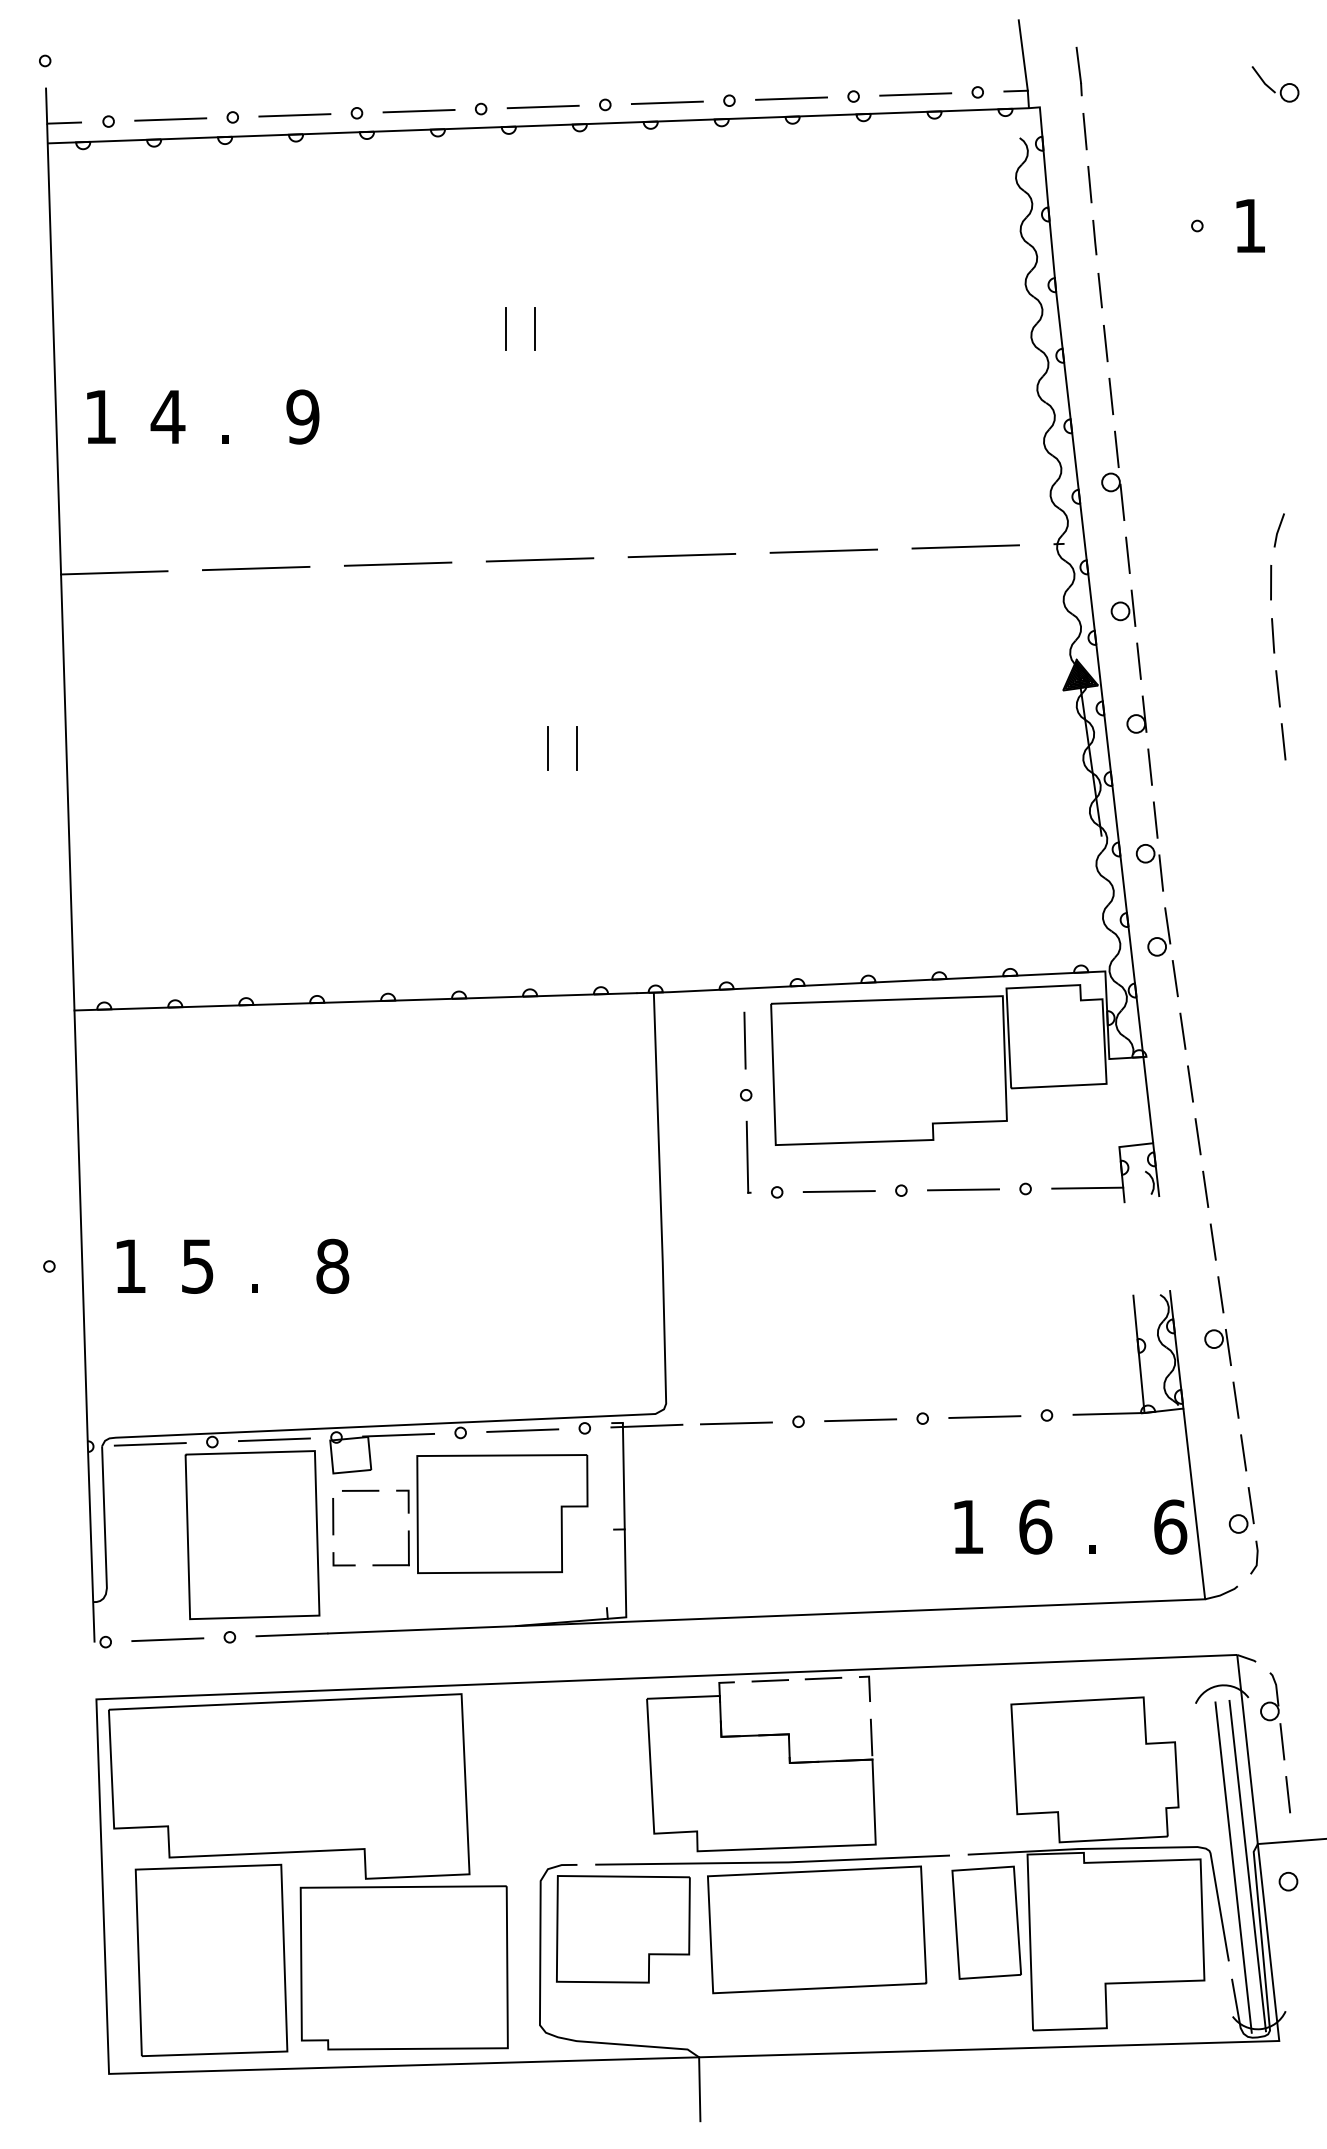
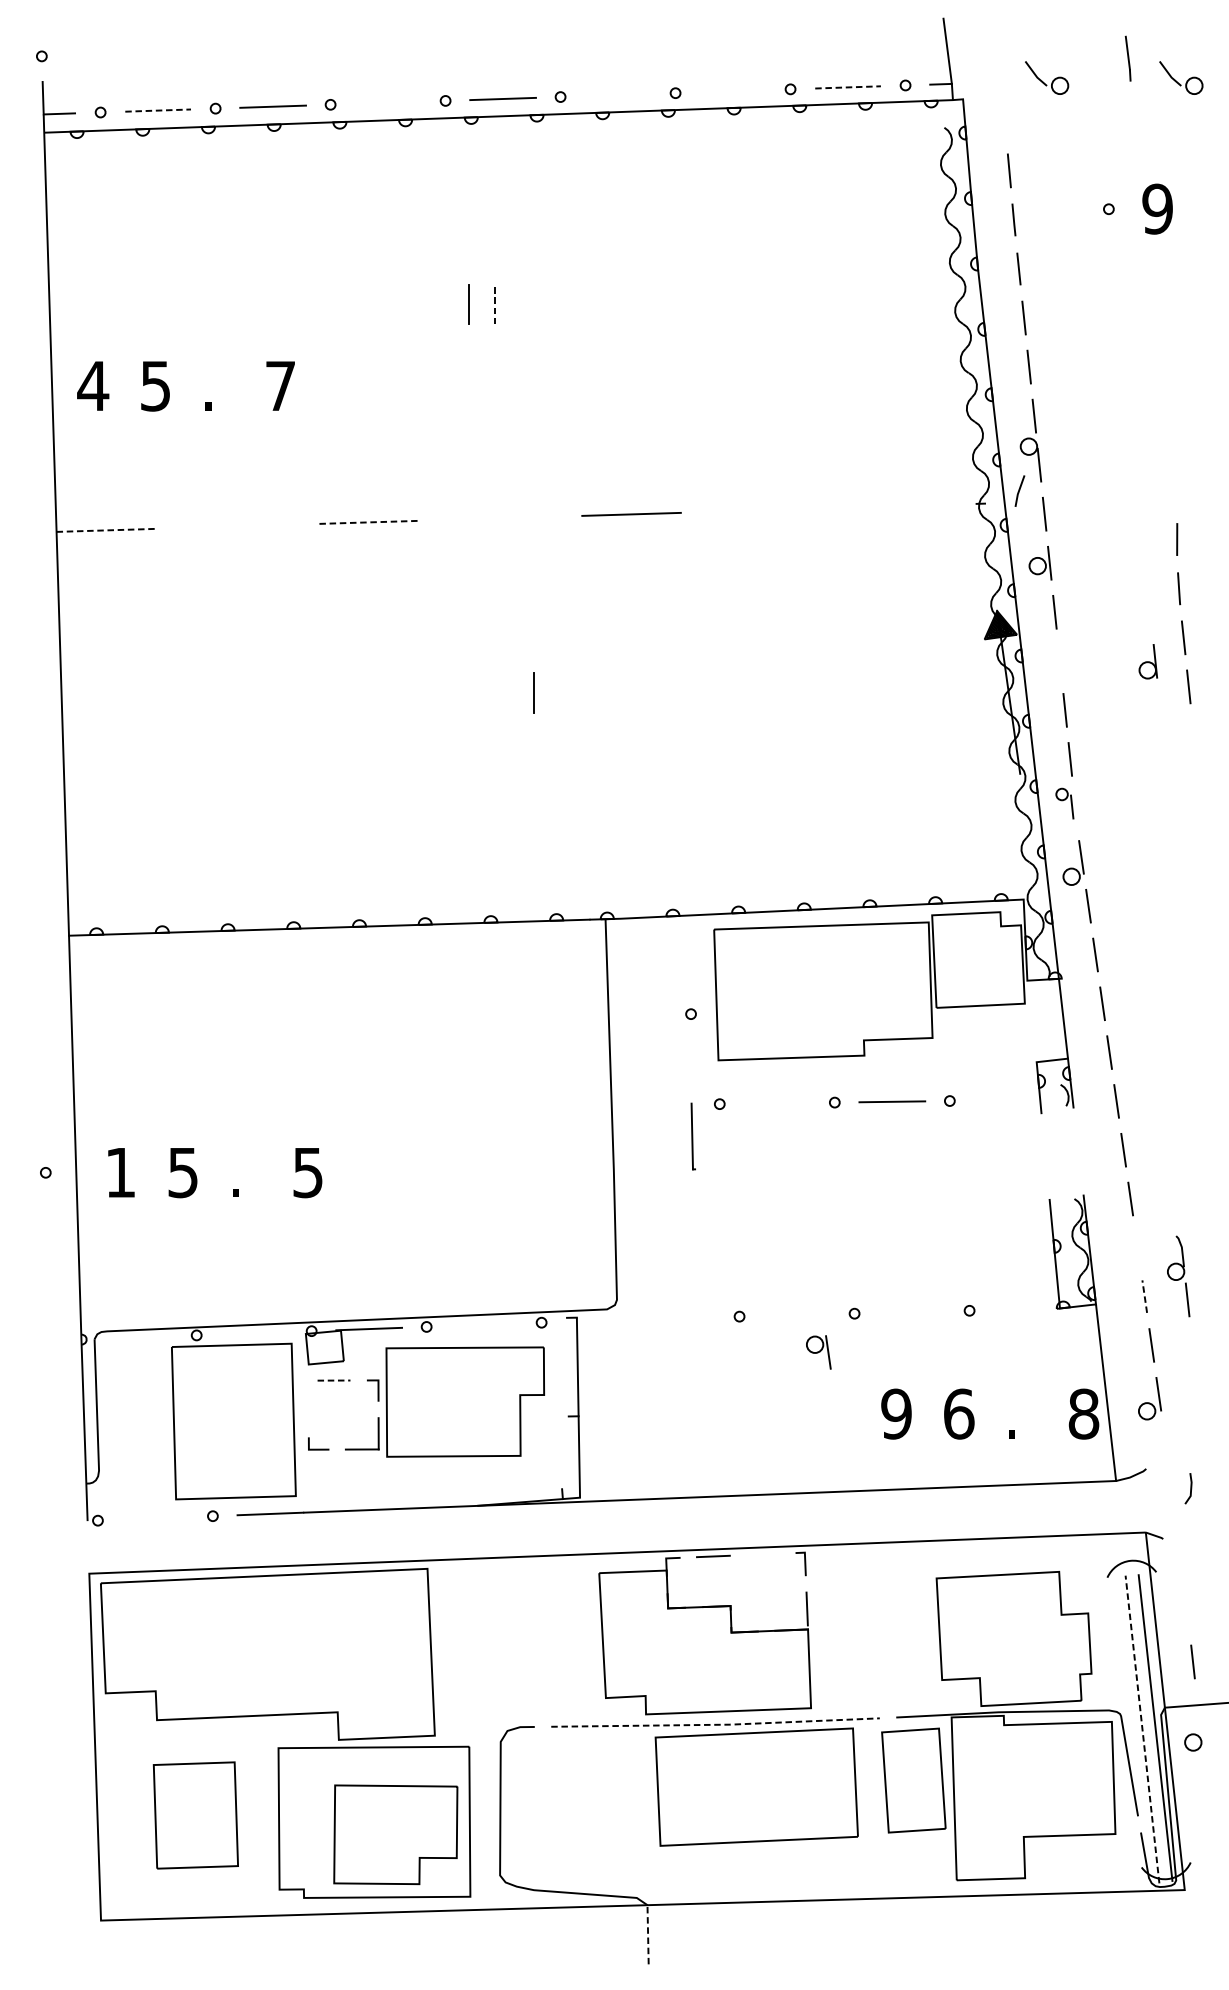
line: (1078, 71) -> (1127, 58), moved
part: (1130, 84) -> (1046, 78), added
line: (916, 94) -> (848, 87), solid -> dashed
line: (791, 98) -> (733, 91), removed
line: (666, 102) -> (617, 94), removed
line: (418, 110) -> (387, 102), removed
line: (170, 119) -> (157, 110), solid -> dashed
line: (1084, 131) -> (1004, 121), removed
text: (1249, 225) -> (1157, 208), 1 -> 9
line: (534, 328) -> (495, 304), solid -> dashed
text: (100, 416) -> (93, 385), 1 -> 4
text: (302, 416) -> (280, 385), 9 -> 7
text: (167, 417) -> (155, 386), 4 -> 5
line: (1278, 530) -> (1019, 491), moved
line: (965, 546) -> (894, 506), removed
line: (823, 550) -> (762, 509), removed
line: (539, 559) -> (499, 518), removed
line: (398, 564) -> (369, 522), solid -> dashed
line: (255, 568) -> (236, 526), removed
line: (114, 572) -> (106, 530), solid -> dashed
part: (1136, 714) -> (1147, 661), moved
line: (548, 748) -> (507, 693), removed
part: (1149, 867) -> (1064, 803), size x0.7
line: (744, 1040) -> (689, 963), removed
part: (748, 1156) -> (693, 1135), moved
line: (1087, 1187) -> (1007, 1099), removed
line: (838, 1191) -> (776, 1103), removed
text: (332, 1265) -> (307, 1171), 8 -> 5
part: (1217, 1347) -> (818, 1352), moved
line: (1236, 1400) -> (1145, 1296), solid -> dashed
line: (1108, 1413) -> (1026, 1308), removed
line: (984, 1416) -> (911, 1311), removed
line: (860, 1420) -> (796, 1315), removed
line: (735, 1423) -> (681, 1318), removed
line: (646, 1425) -> (598, 1320), removed
line: (522, 1430) -> (483, 1324), removed
line: (273, 1439) -> (253, 1333), removed
line: (149, 1444) -> (138, 1337), removed
line: (360, 1490) -> (333, 1380), solid -> dashed
line: (333, 1516) -> (308, 1404), removed
text: (967, 1526) -> (896, 1413), 1 -> 9
text: (1170, 1526) -> (1084, 1413), 6 -> 8
line: (1256, 1557) -> (1190, 1488), moved
line: (167, 1639) -> (155, 1518), removed
line: (823, 1678) -> (762, 1554), removed
part: (1272, 1716) -> (1178, 1276), moved
line: (773, 1862) -> (716, 1724), solid -> dashed
line: (1233, 1867) -> (1142, 1729), solid -> dashed
part: (623, 1929) -> (395, 1834), moved
part: (211, 1960) -> (195, 1815), size x0.6
line: (699, 2089) -> (647, 1934), solid -> dashed

